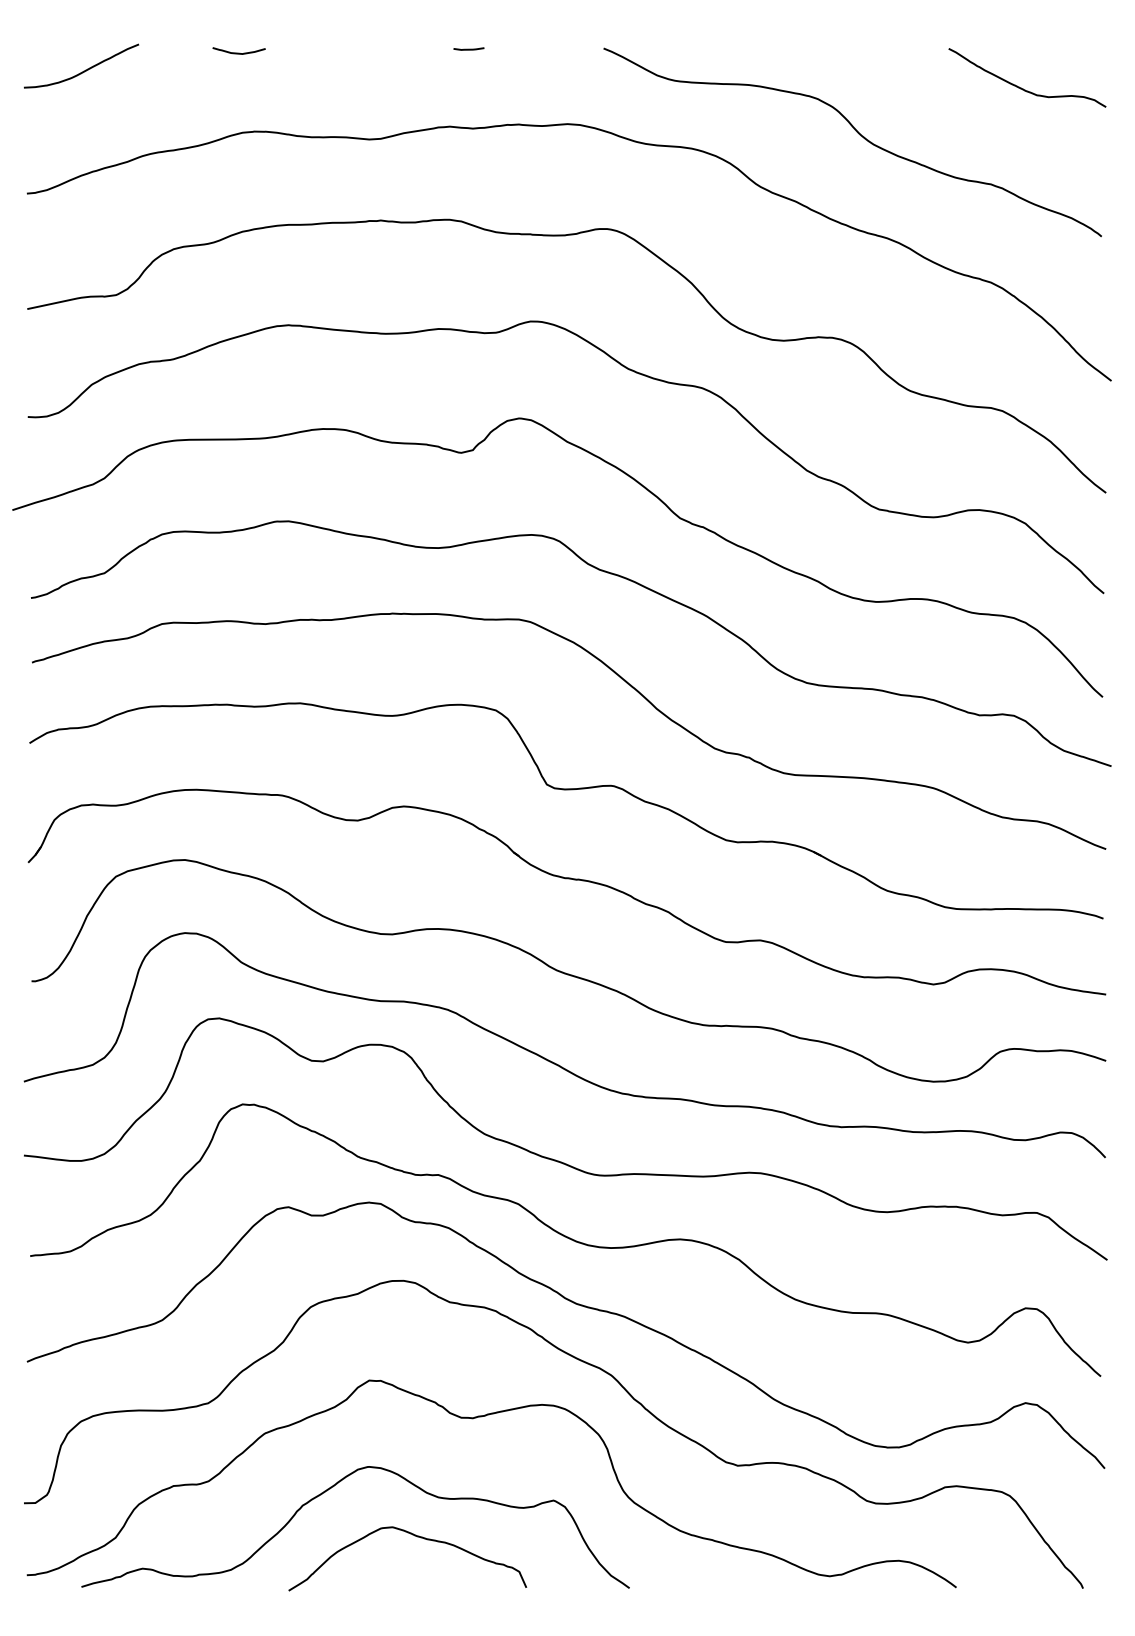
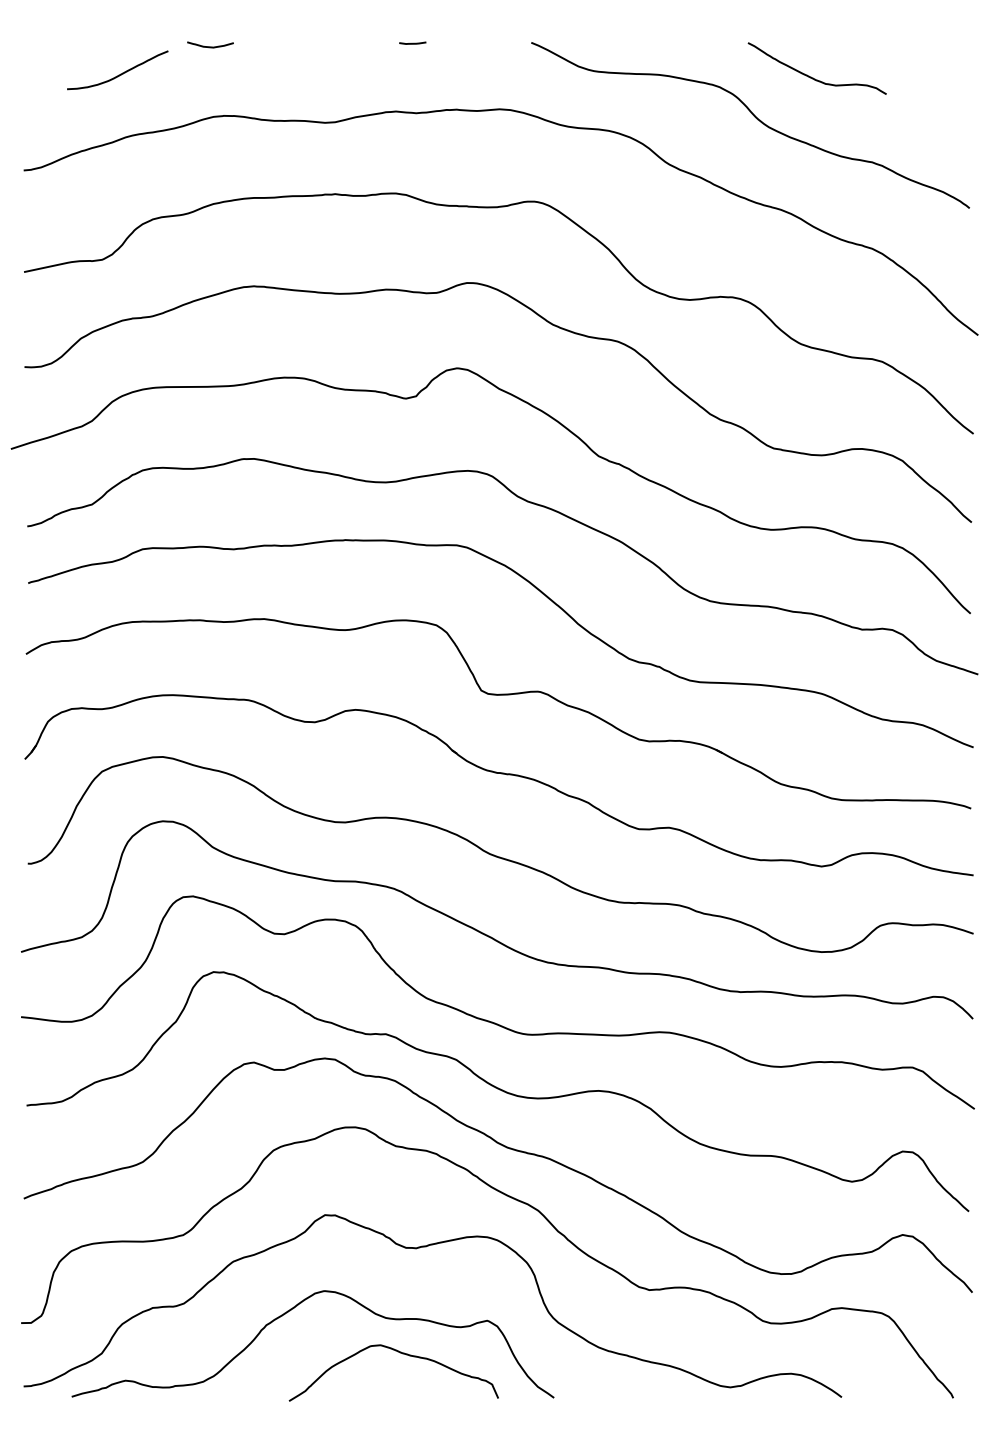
curve: (82, 70) -> (118, 74), moved
curve: (1020, 86) -> (811, 76), moved
curve: (417, 1537) -> (402, 1354), moved

